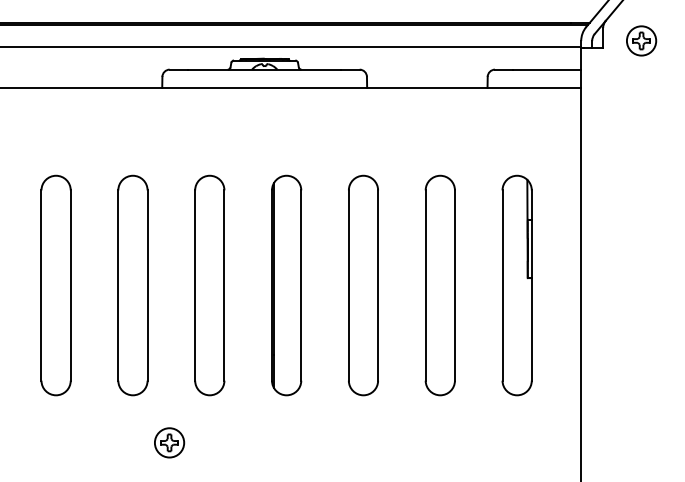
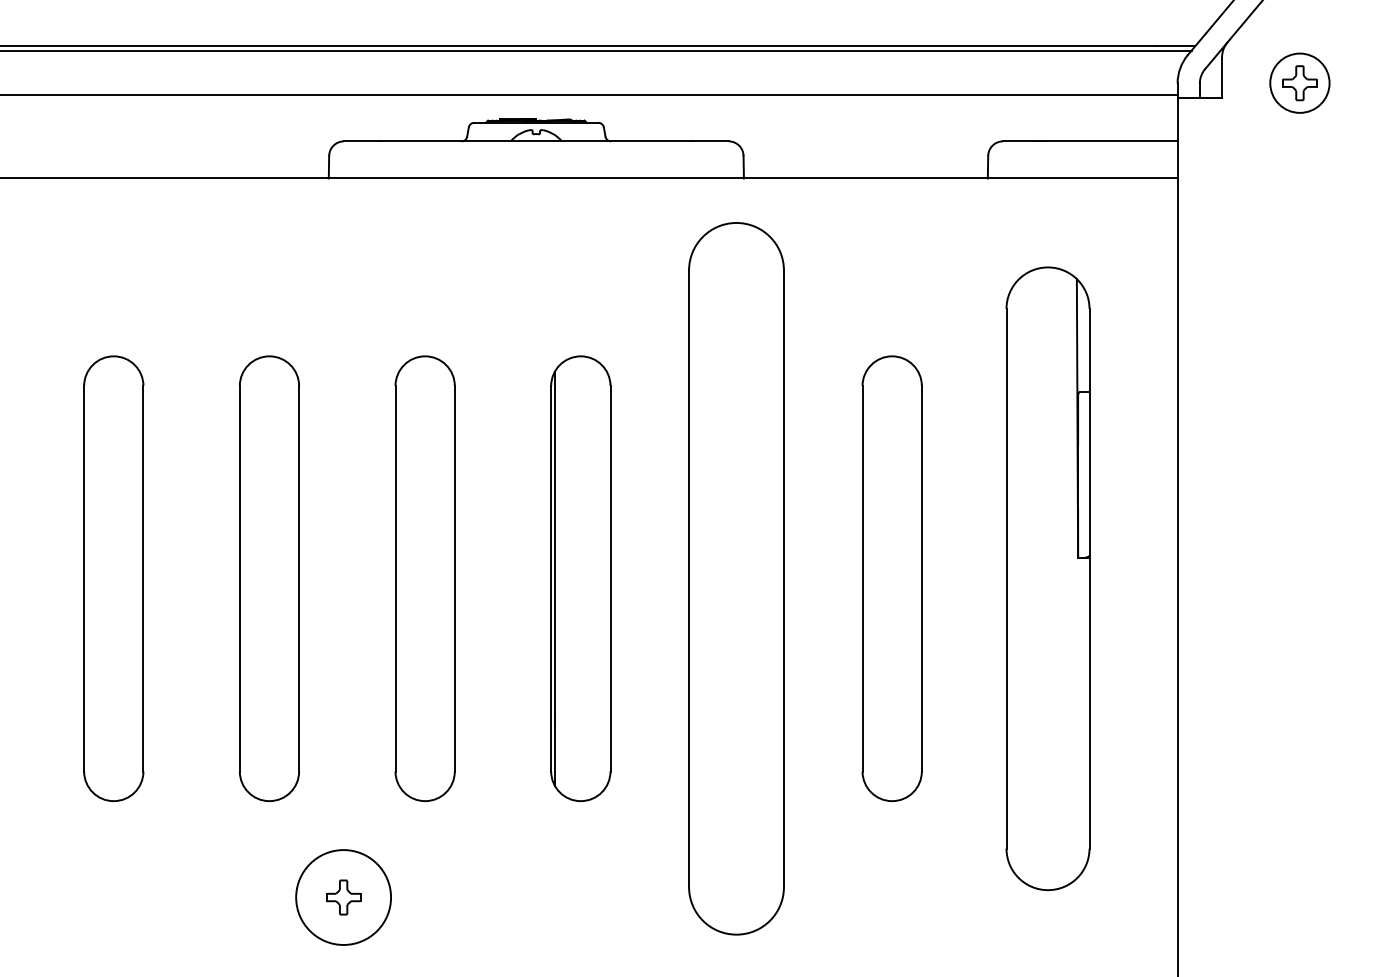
part: (363, 285) -> (736, 578), size x1.6
part: (516, 285) -> (1046, 578), size x1.4
circle: (169, 442) -> (343, 896), size x1.6

